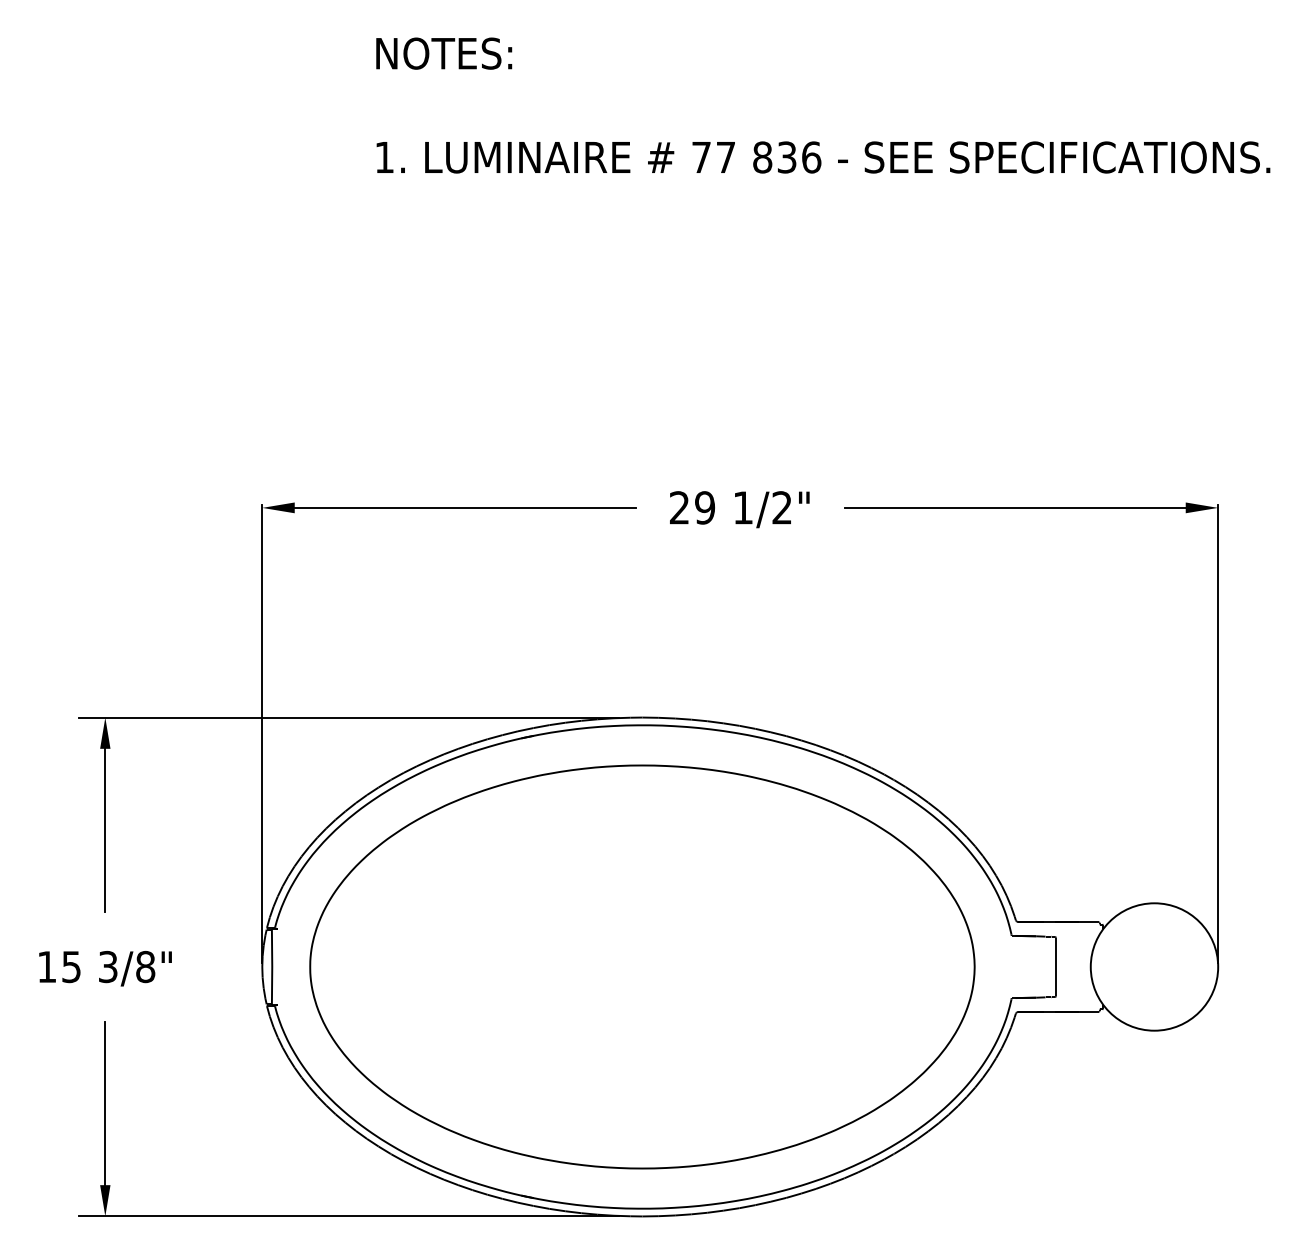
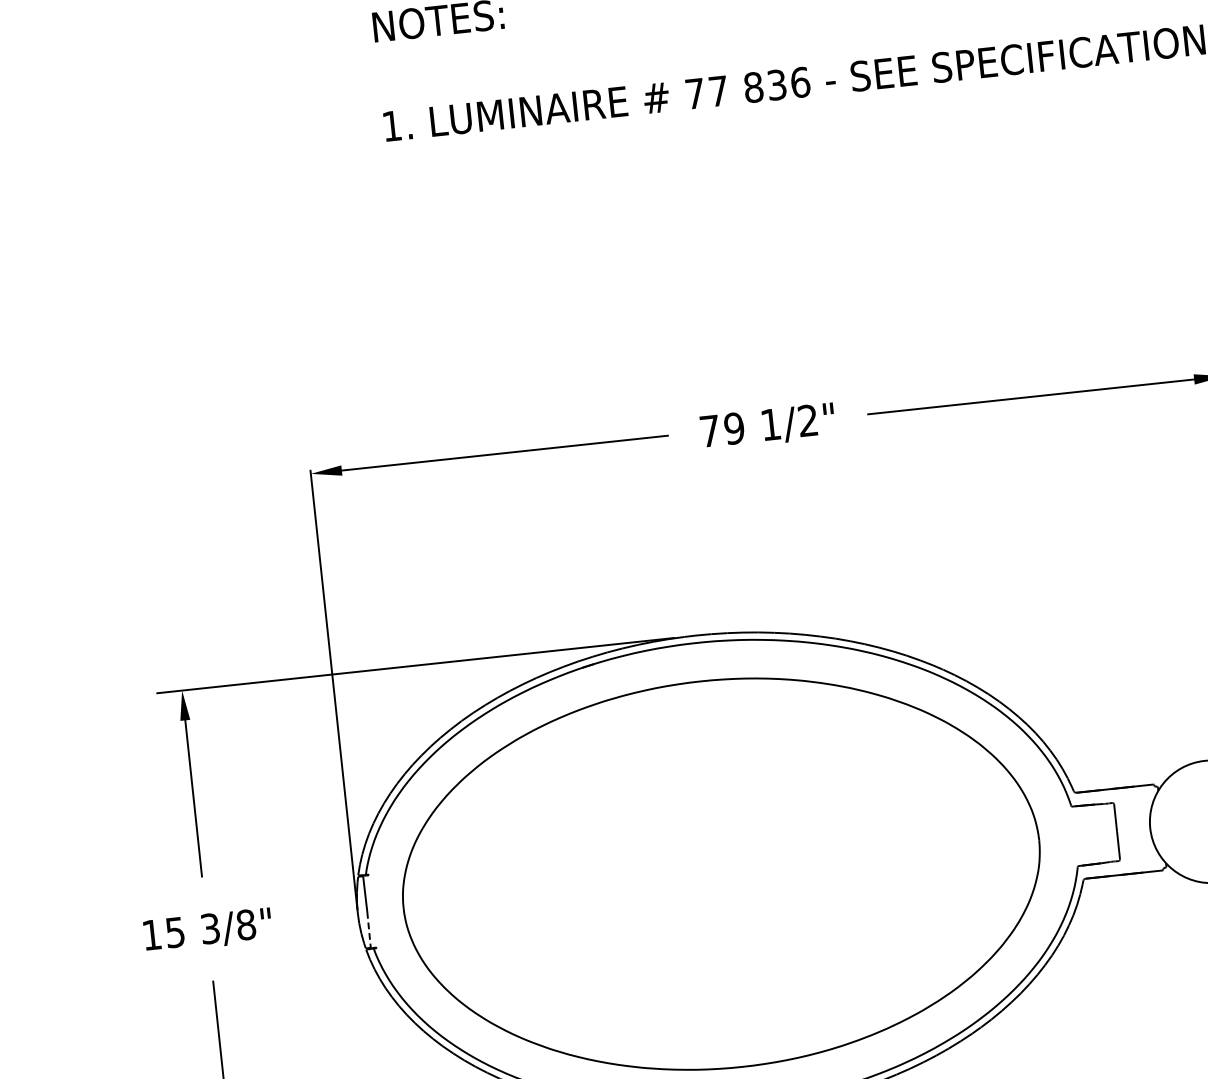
text: (679, 507) -> (709, 430), 29 -> 79
line: (272, 985) -> (369, 929), solid -> dashed

